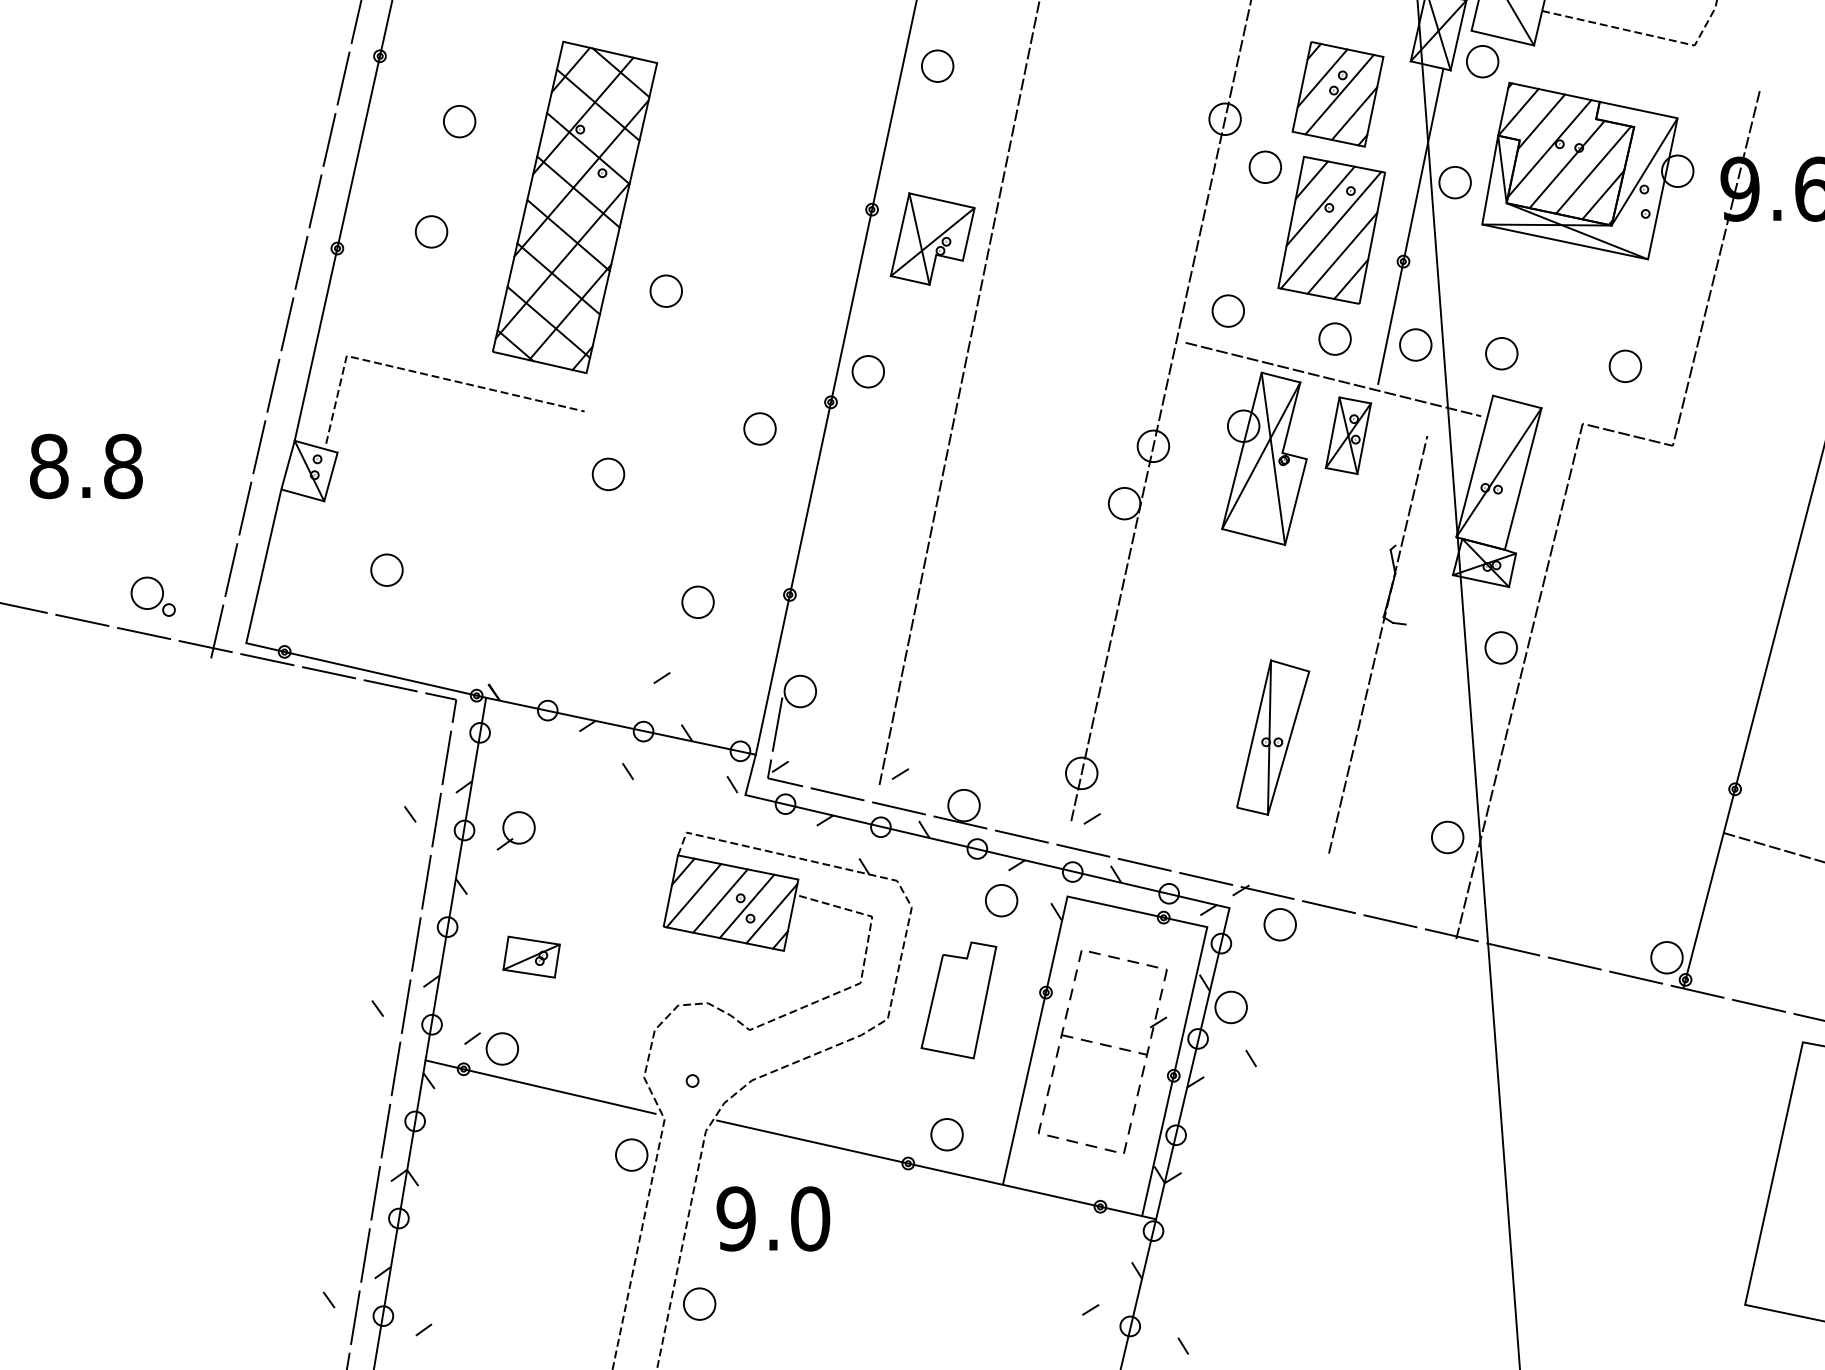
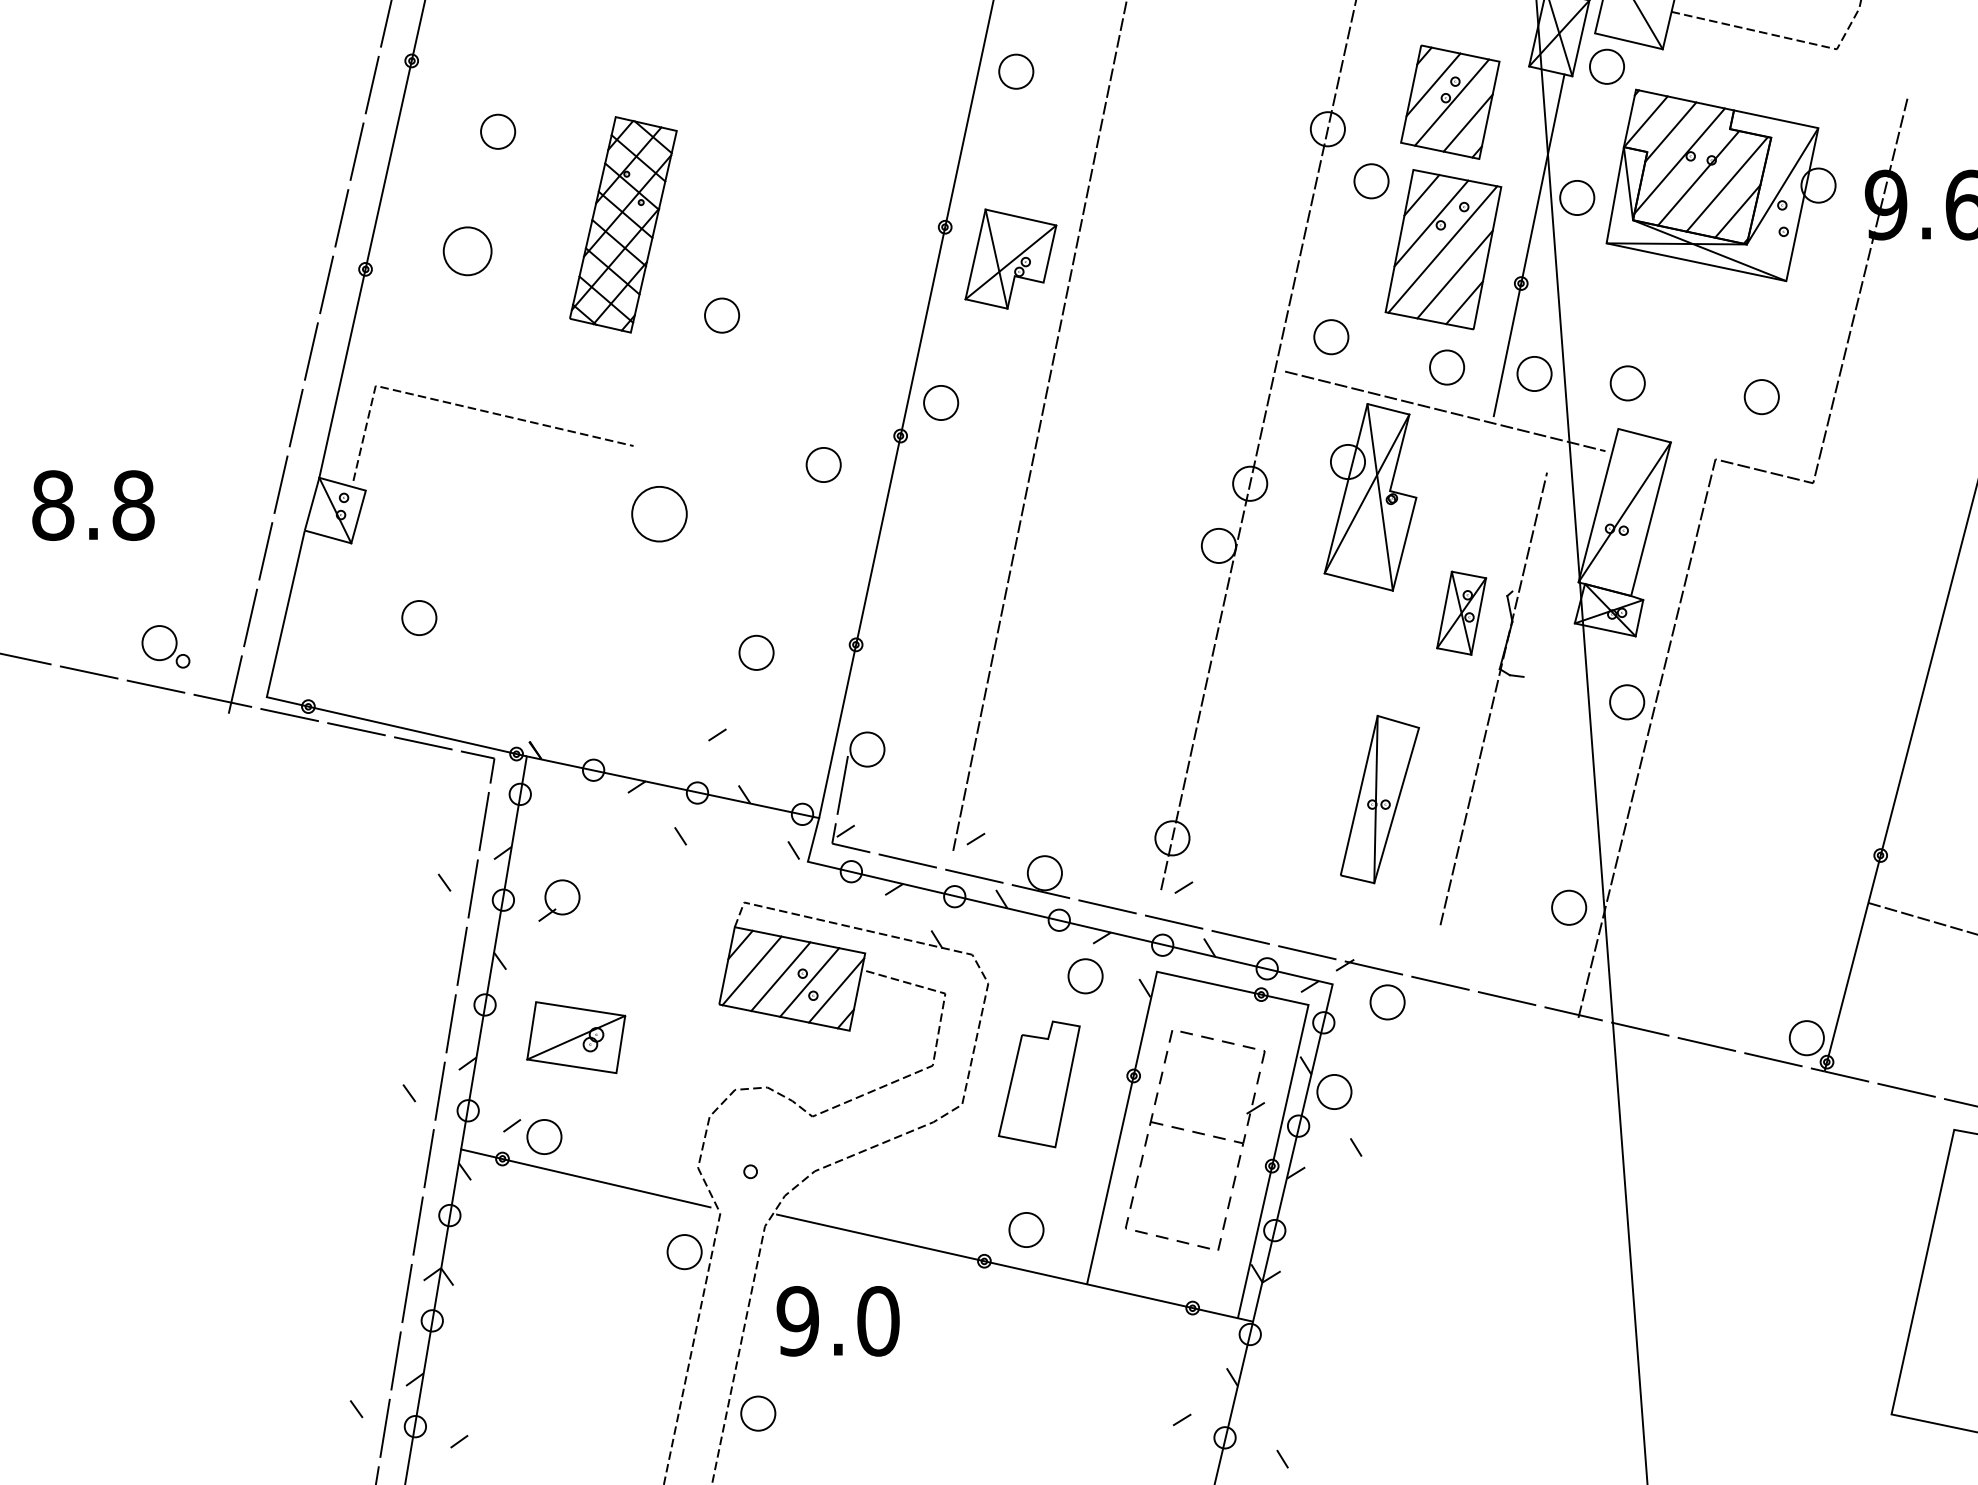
part: (575, 207) -> (623, 224), size x0.6
part: (431, 231) -> (467, 250), size x1.4
part: (1348, 435) -> (1461, 612), moved
part: (608, 474) -> (659, 514), size x1.6
part: (531, 956) -> (575, 1036), size x1.6

